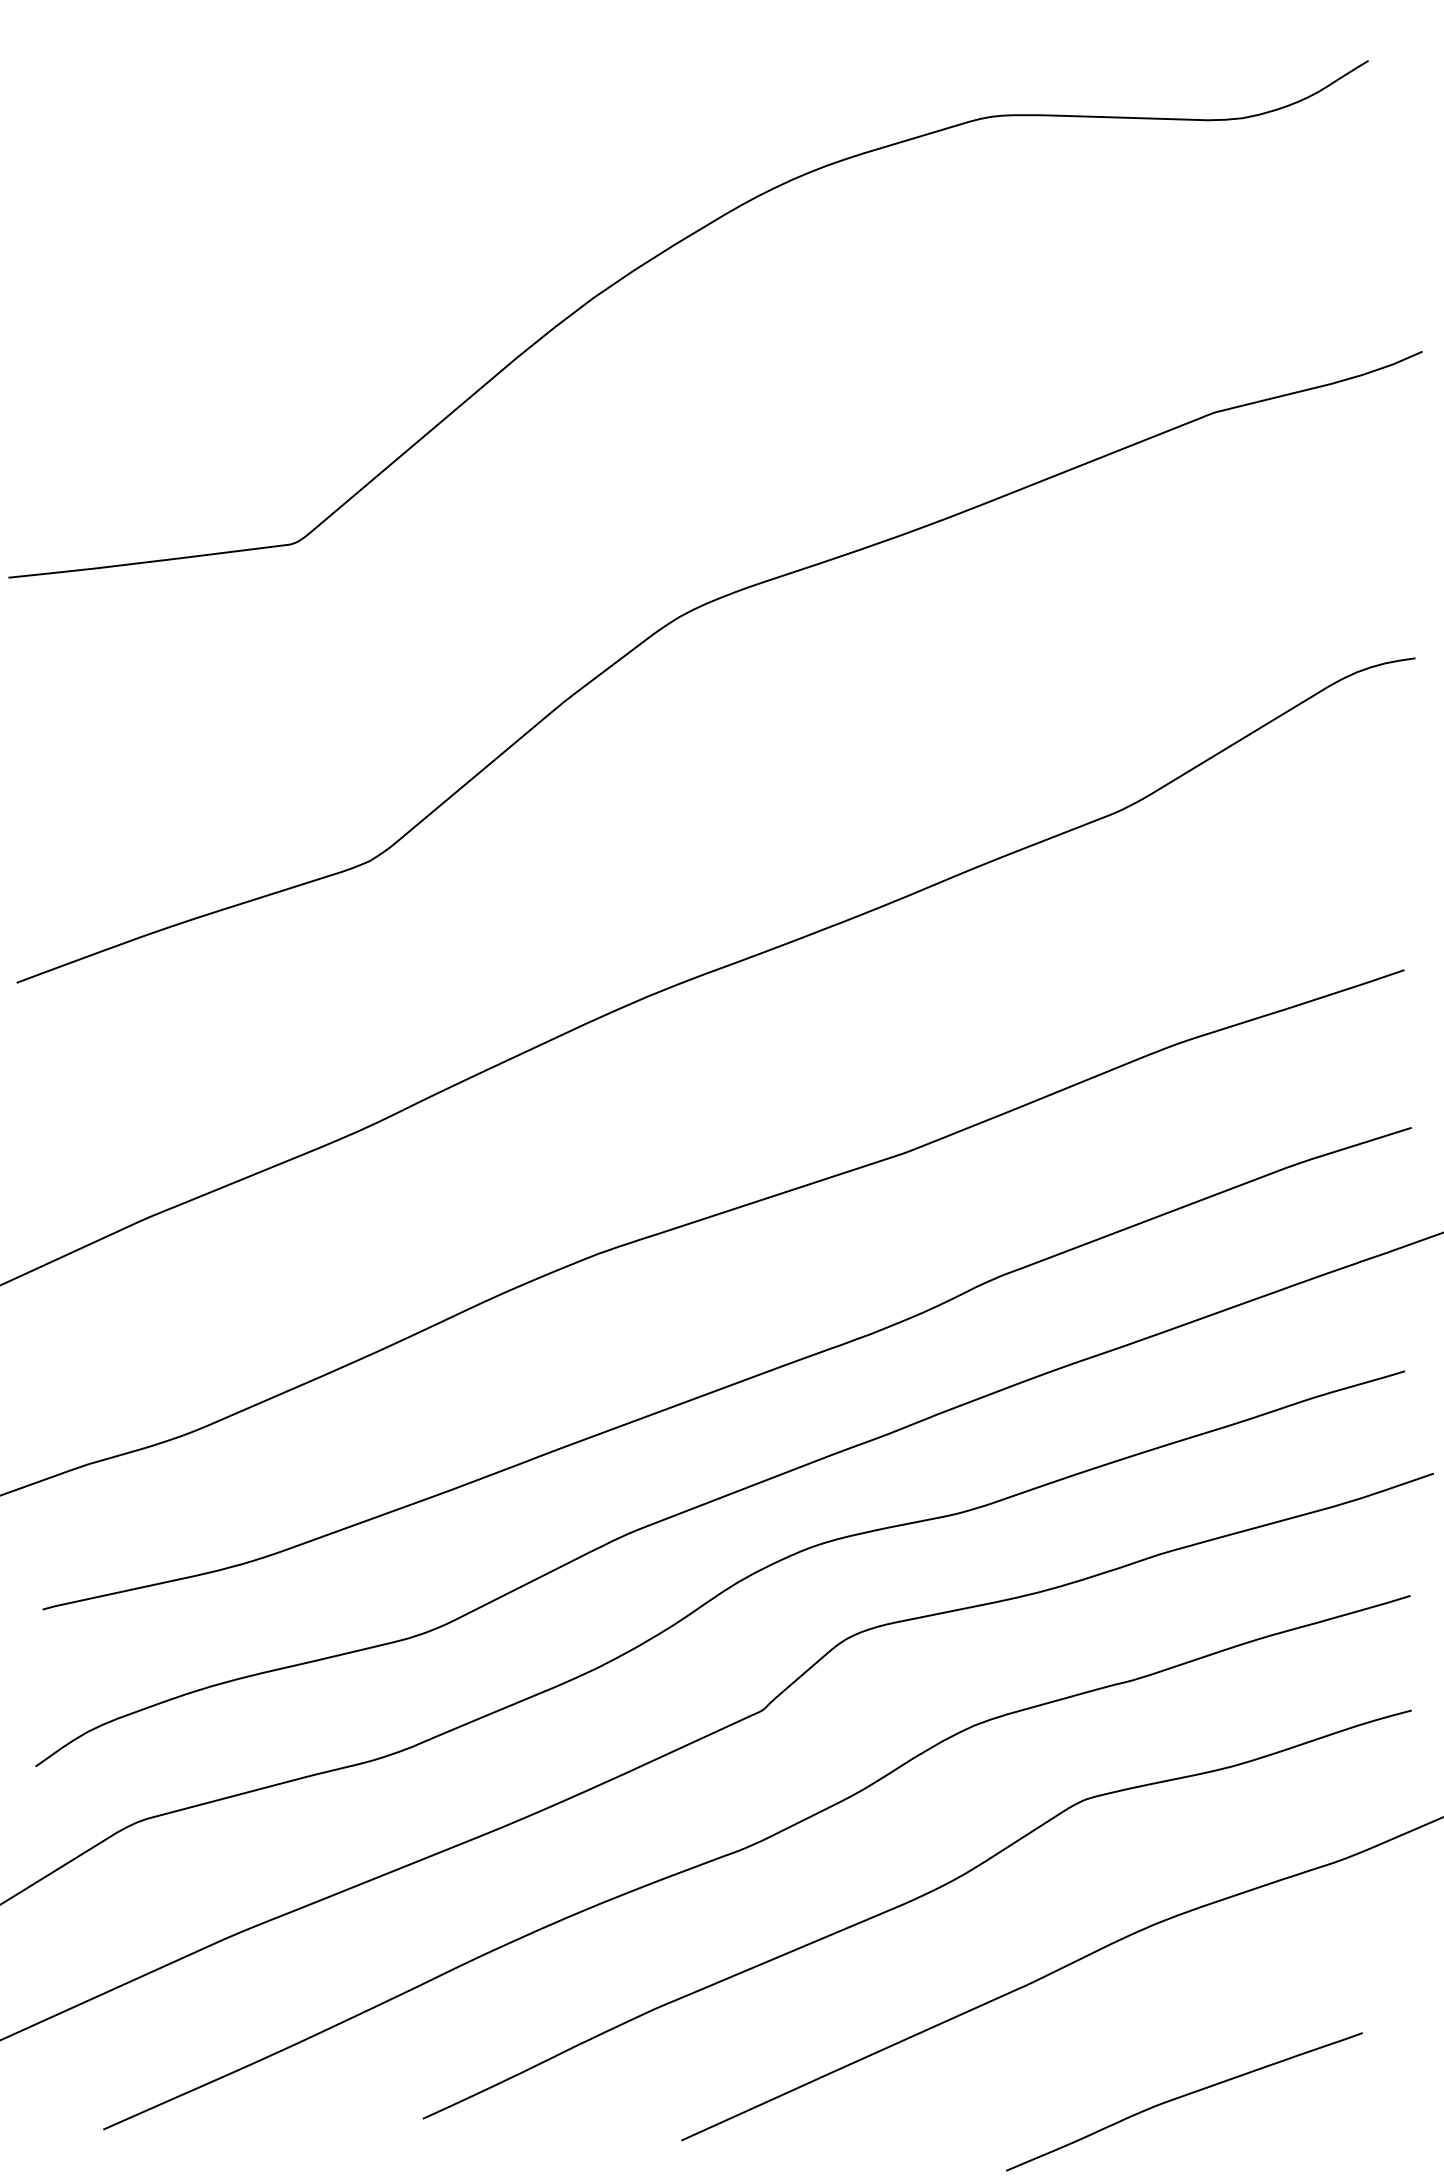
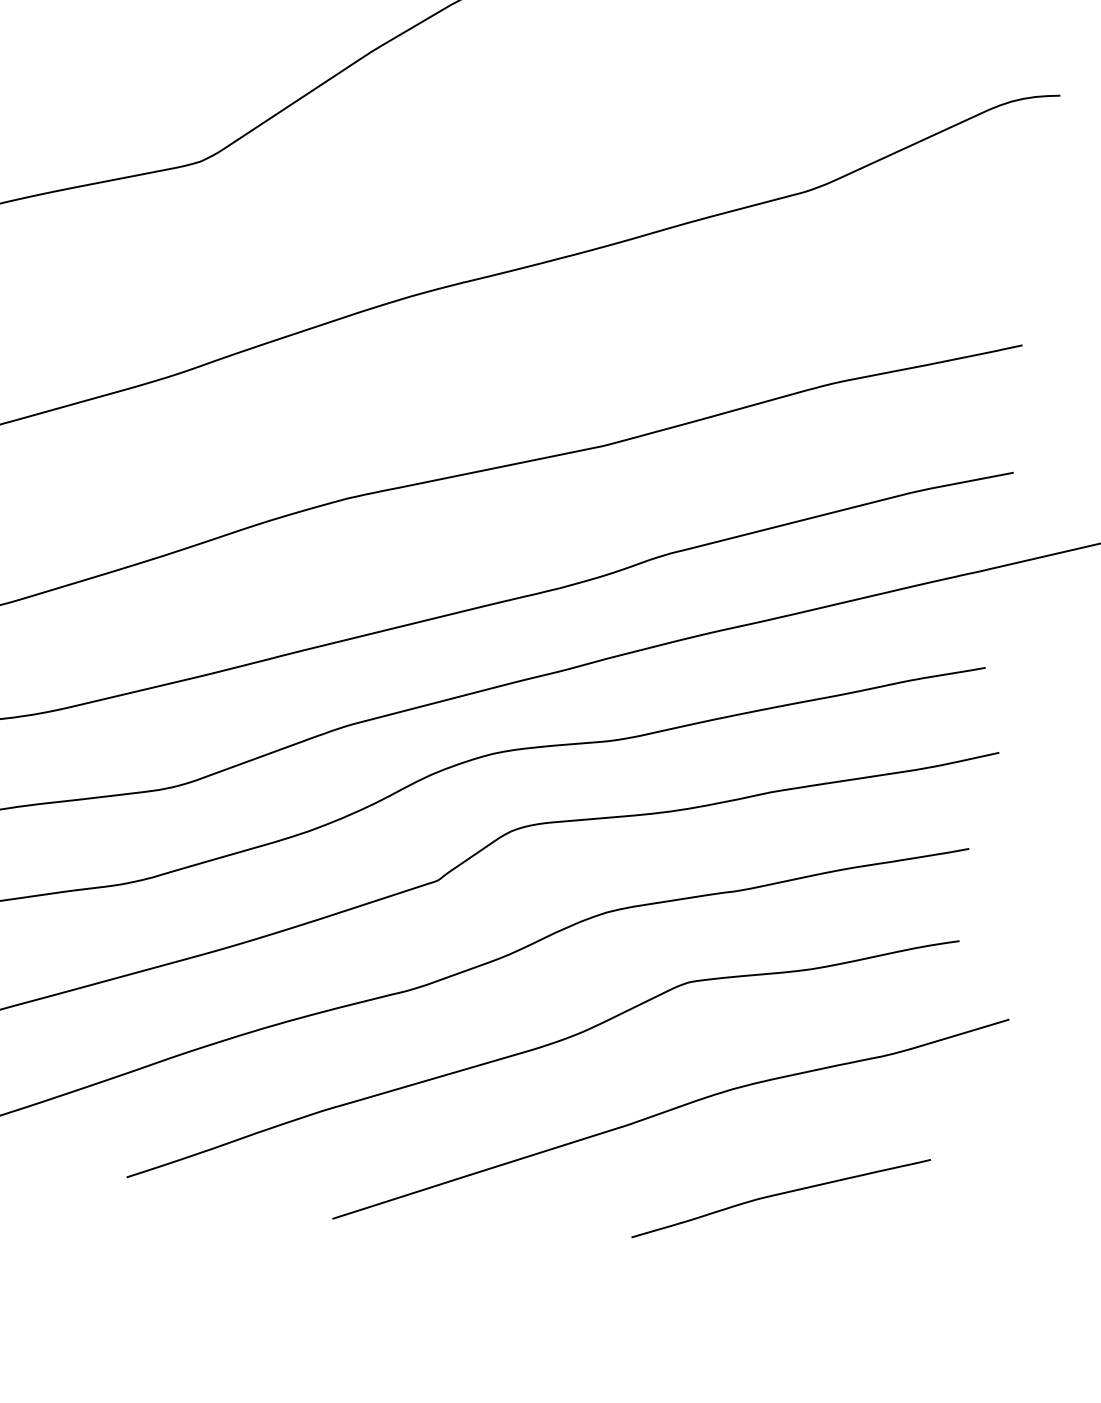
curve: (1182, 2097) -> (780, 1194), moved

